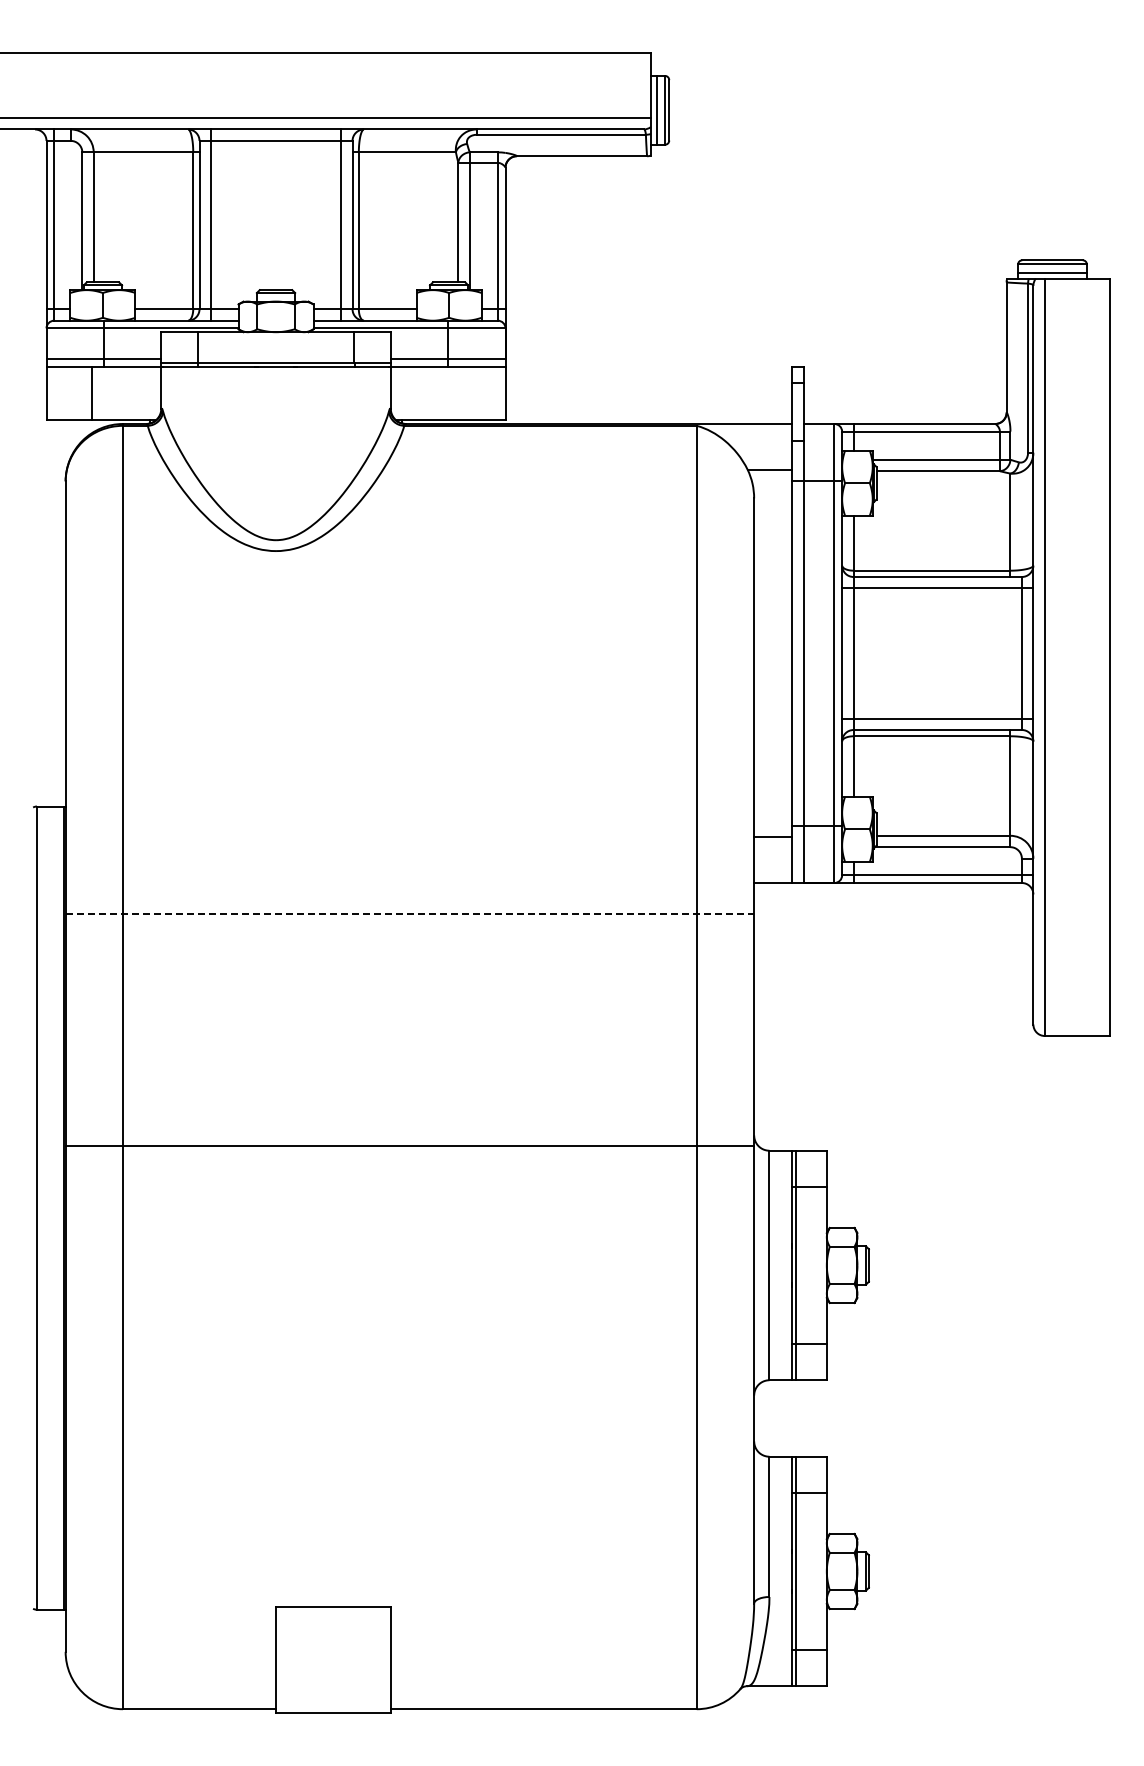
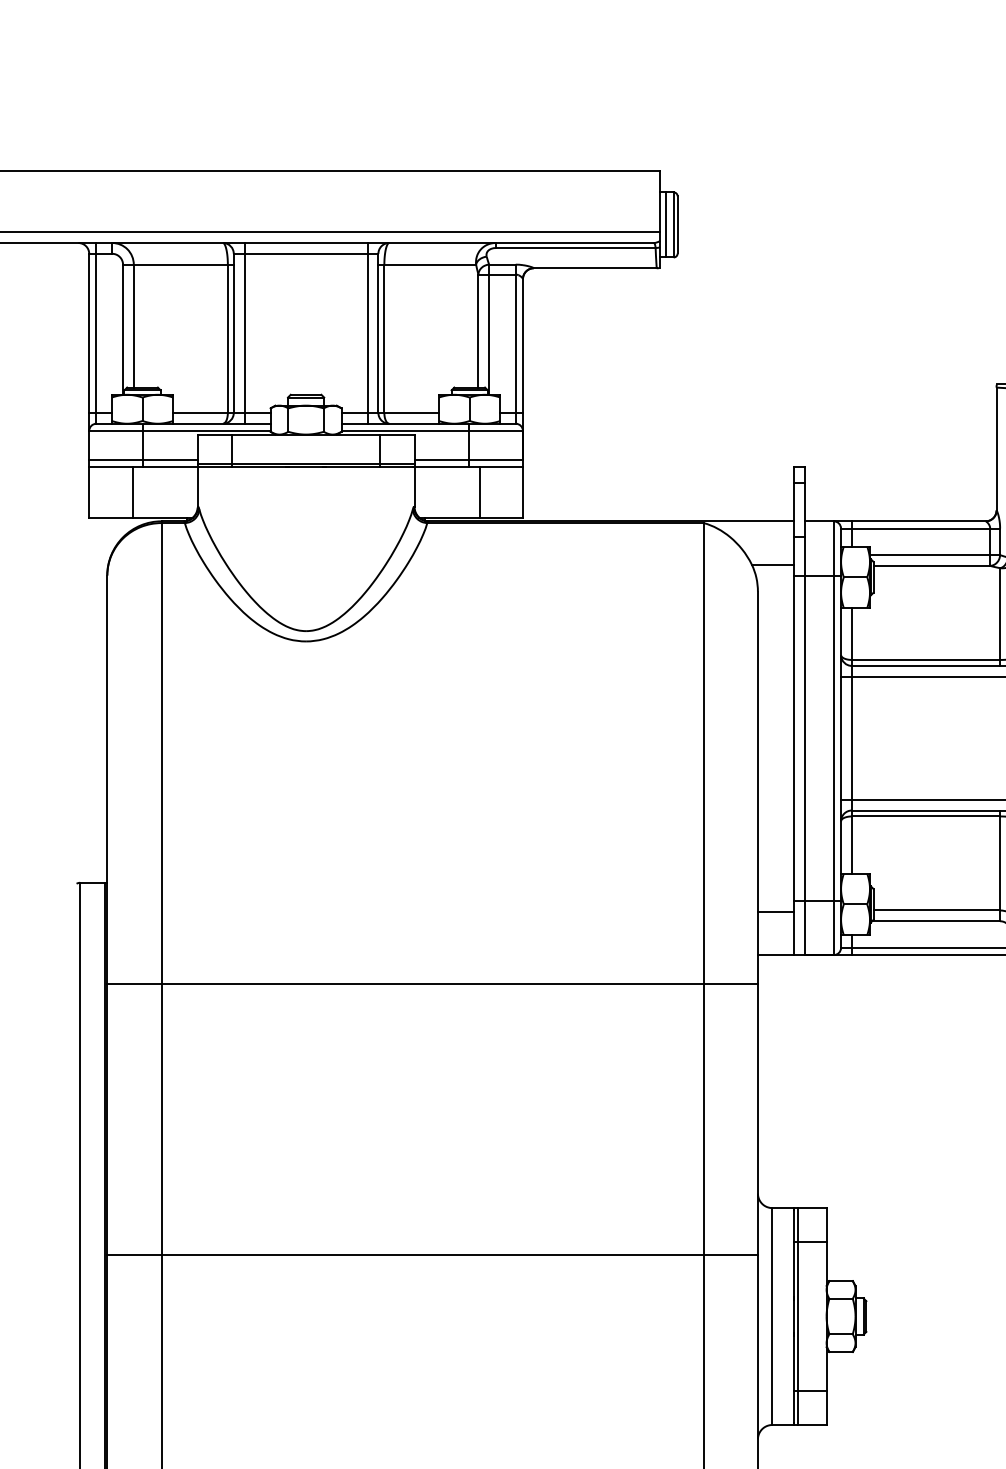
line: (459, 393) -> (479, 492), added
line: (410, 914) -> (433, 984), dashed -> solid
line: (409, 1146) -> (432, 1255), moved

